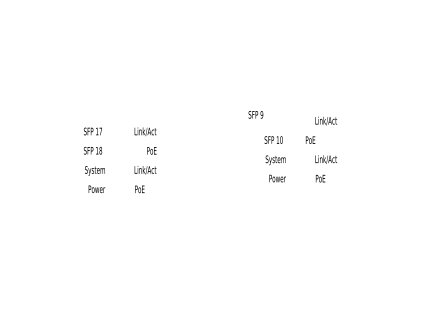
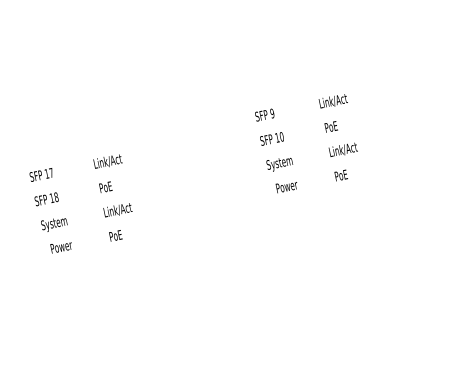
text: (255, 114) -> (264, 114), moved
text: (310, 139) -> (330, 126), moved
text: (151, 150) -> (105, 186), moved

